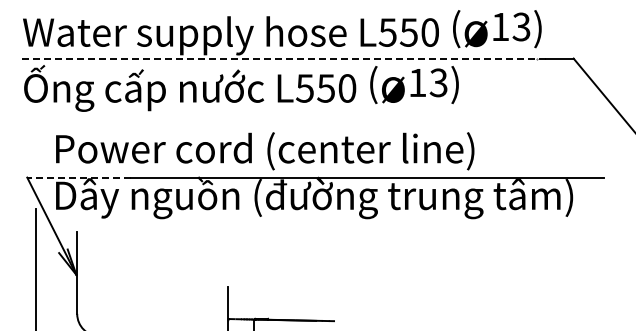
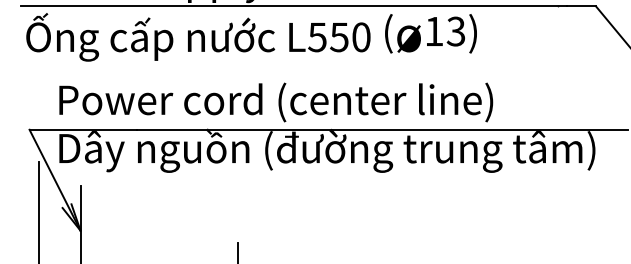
line: (281, 58) -> (293, 6), dashed -> solid
line: (79, 177) -> (83, 129), dashed -> solid

